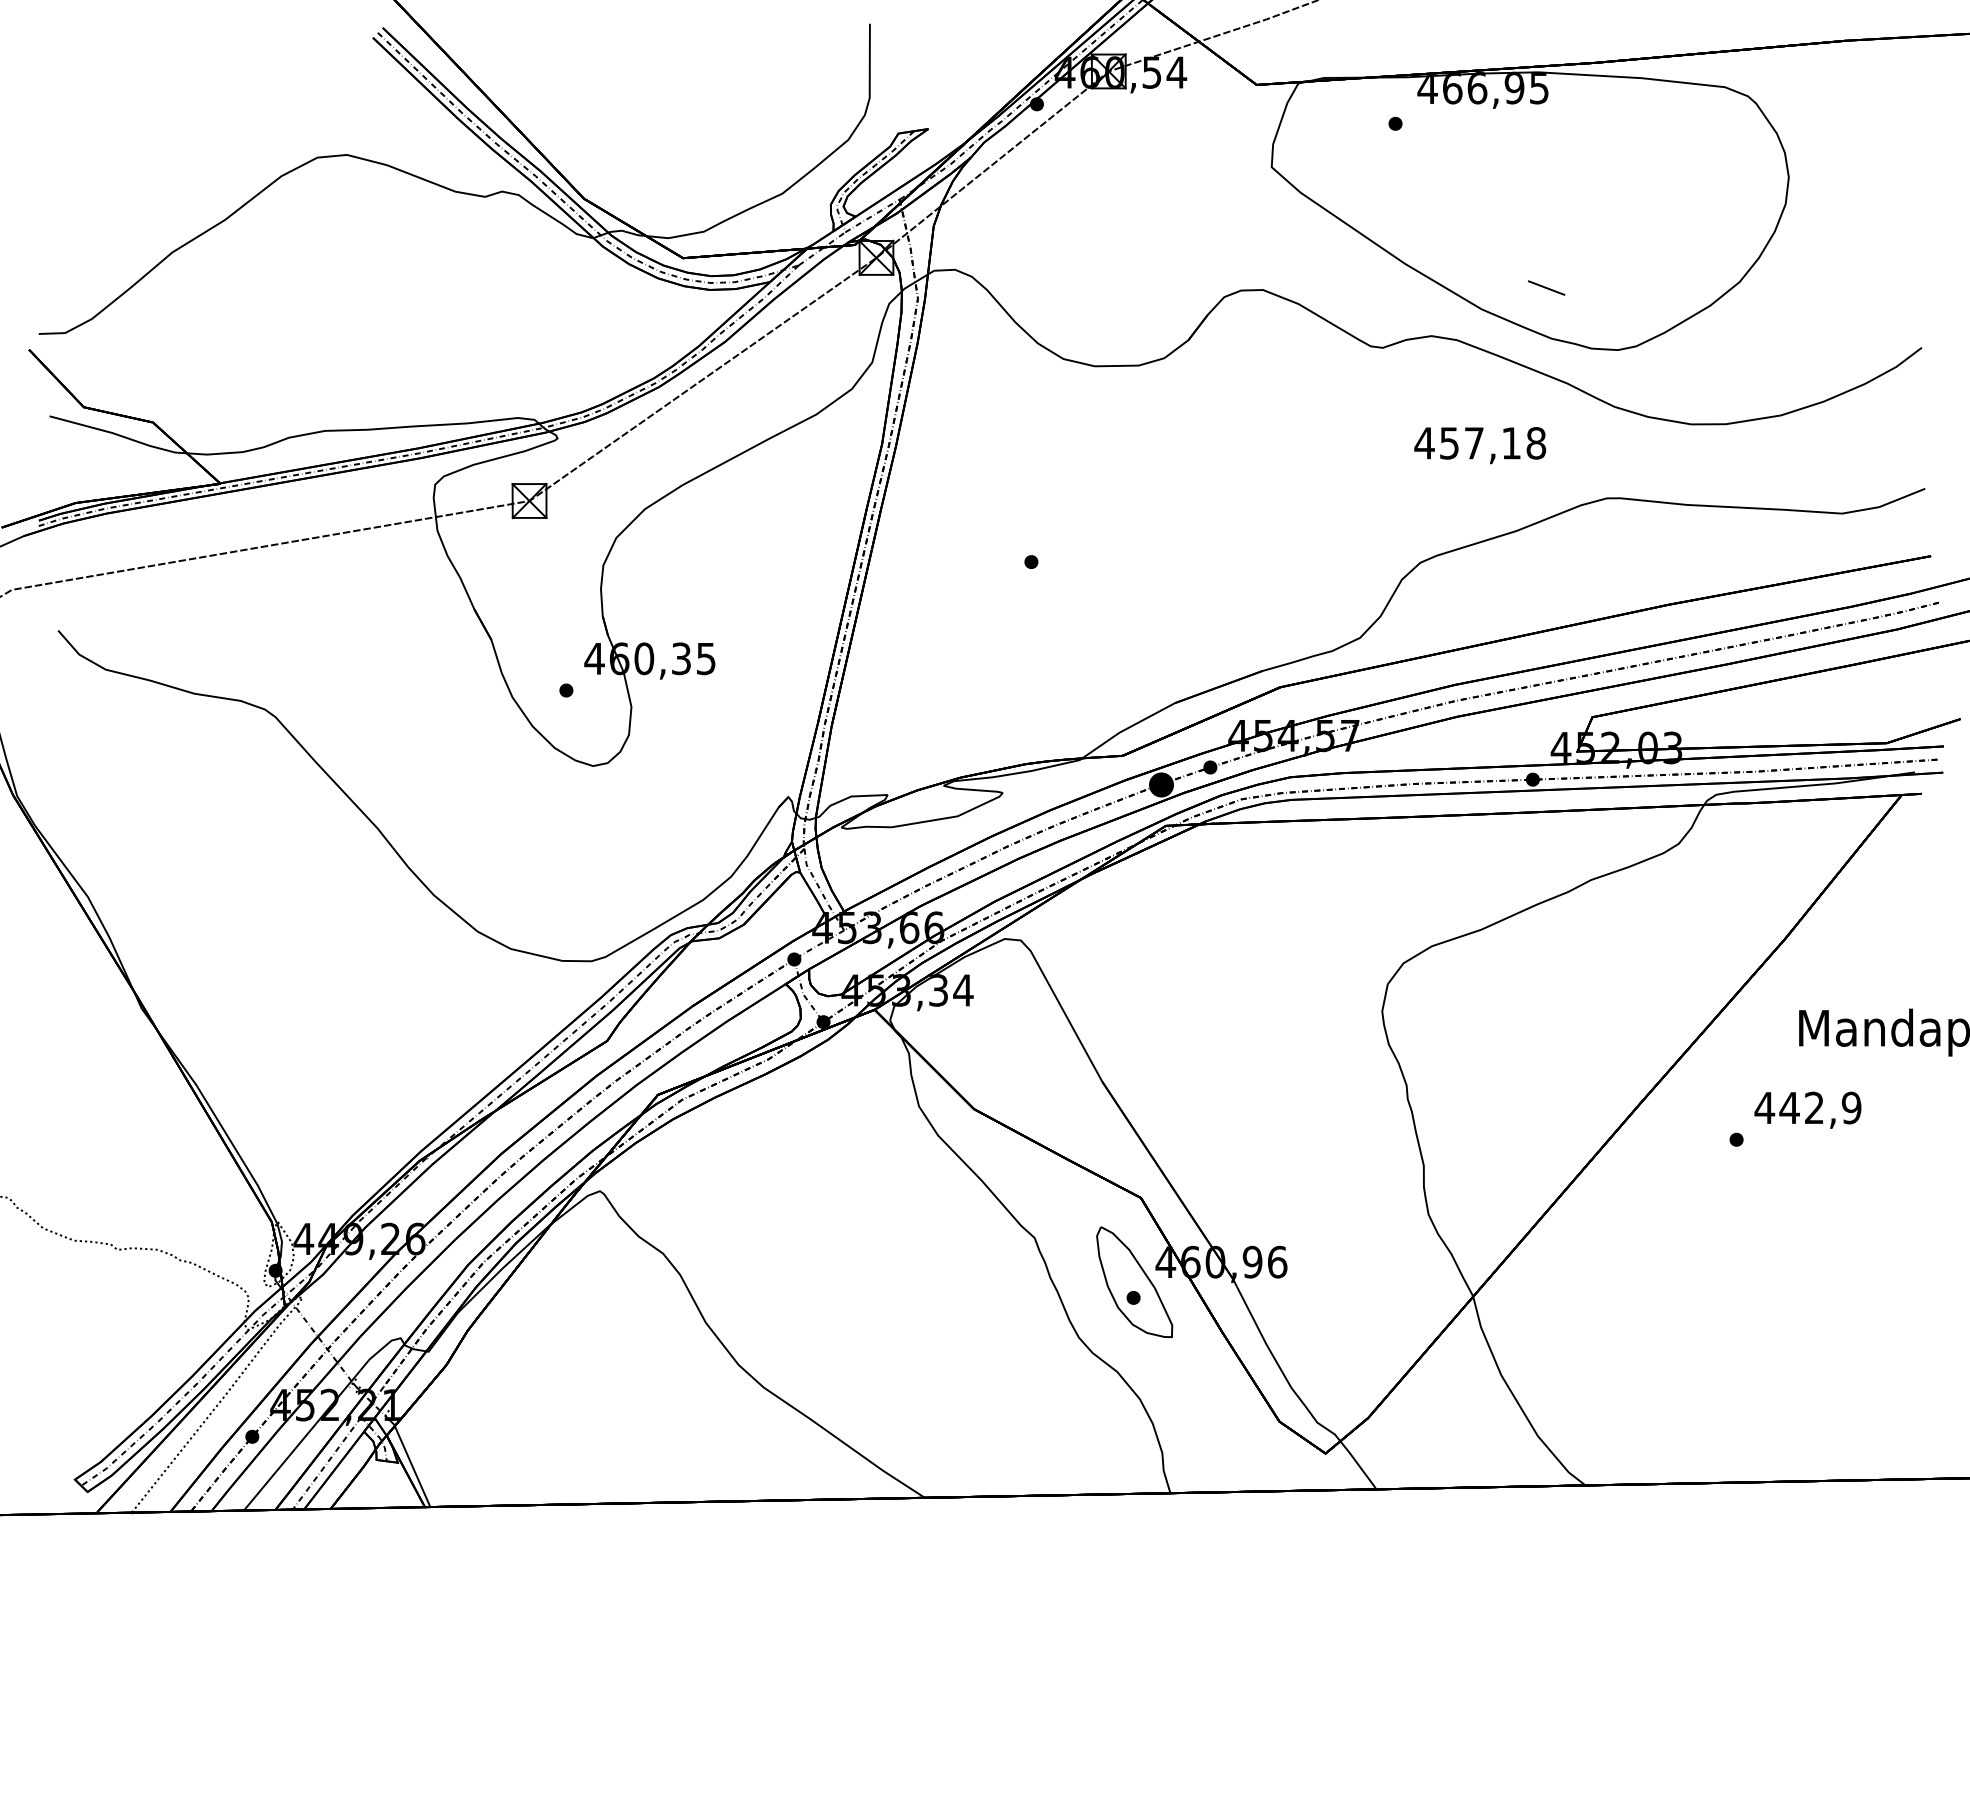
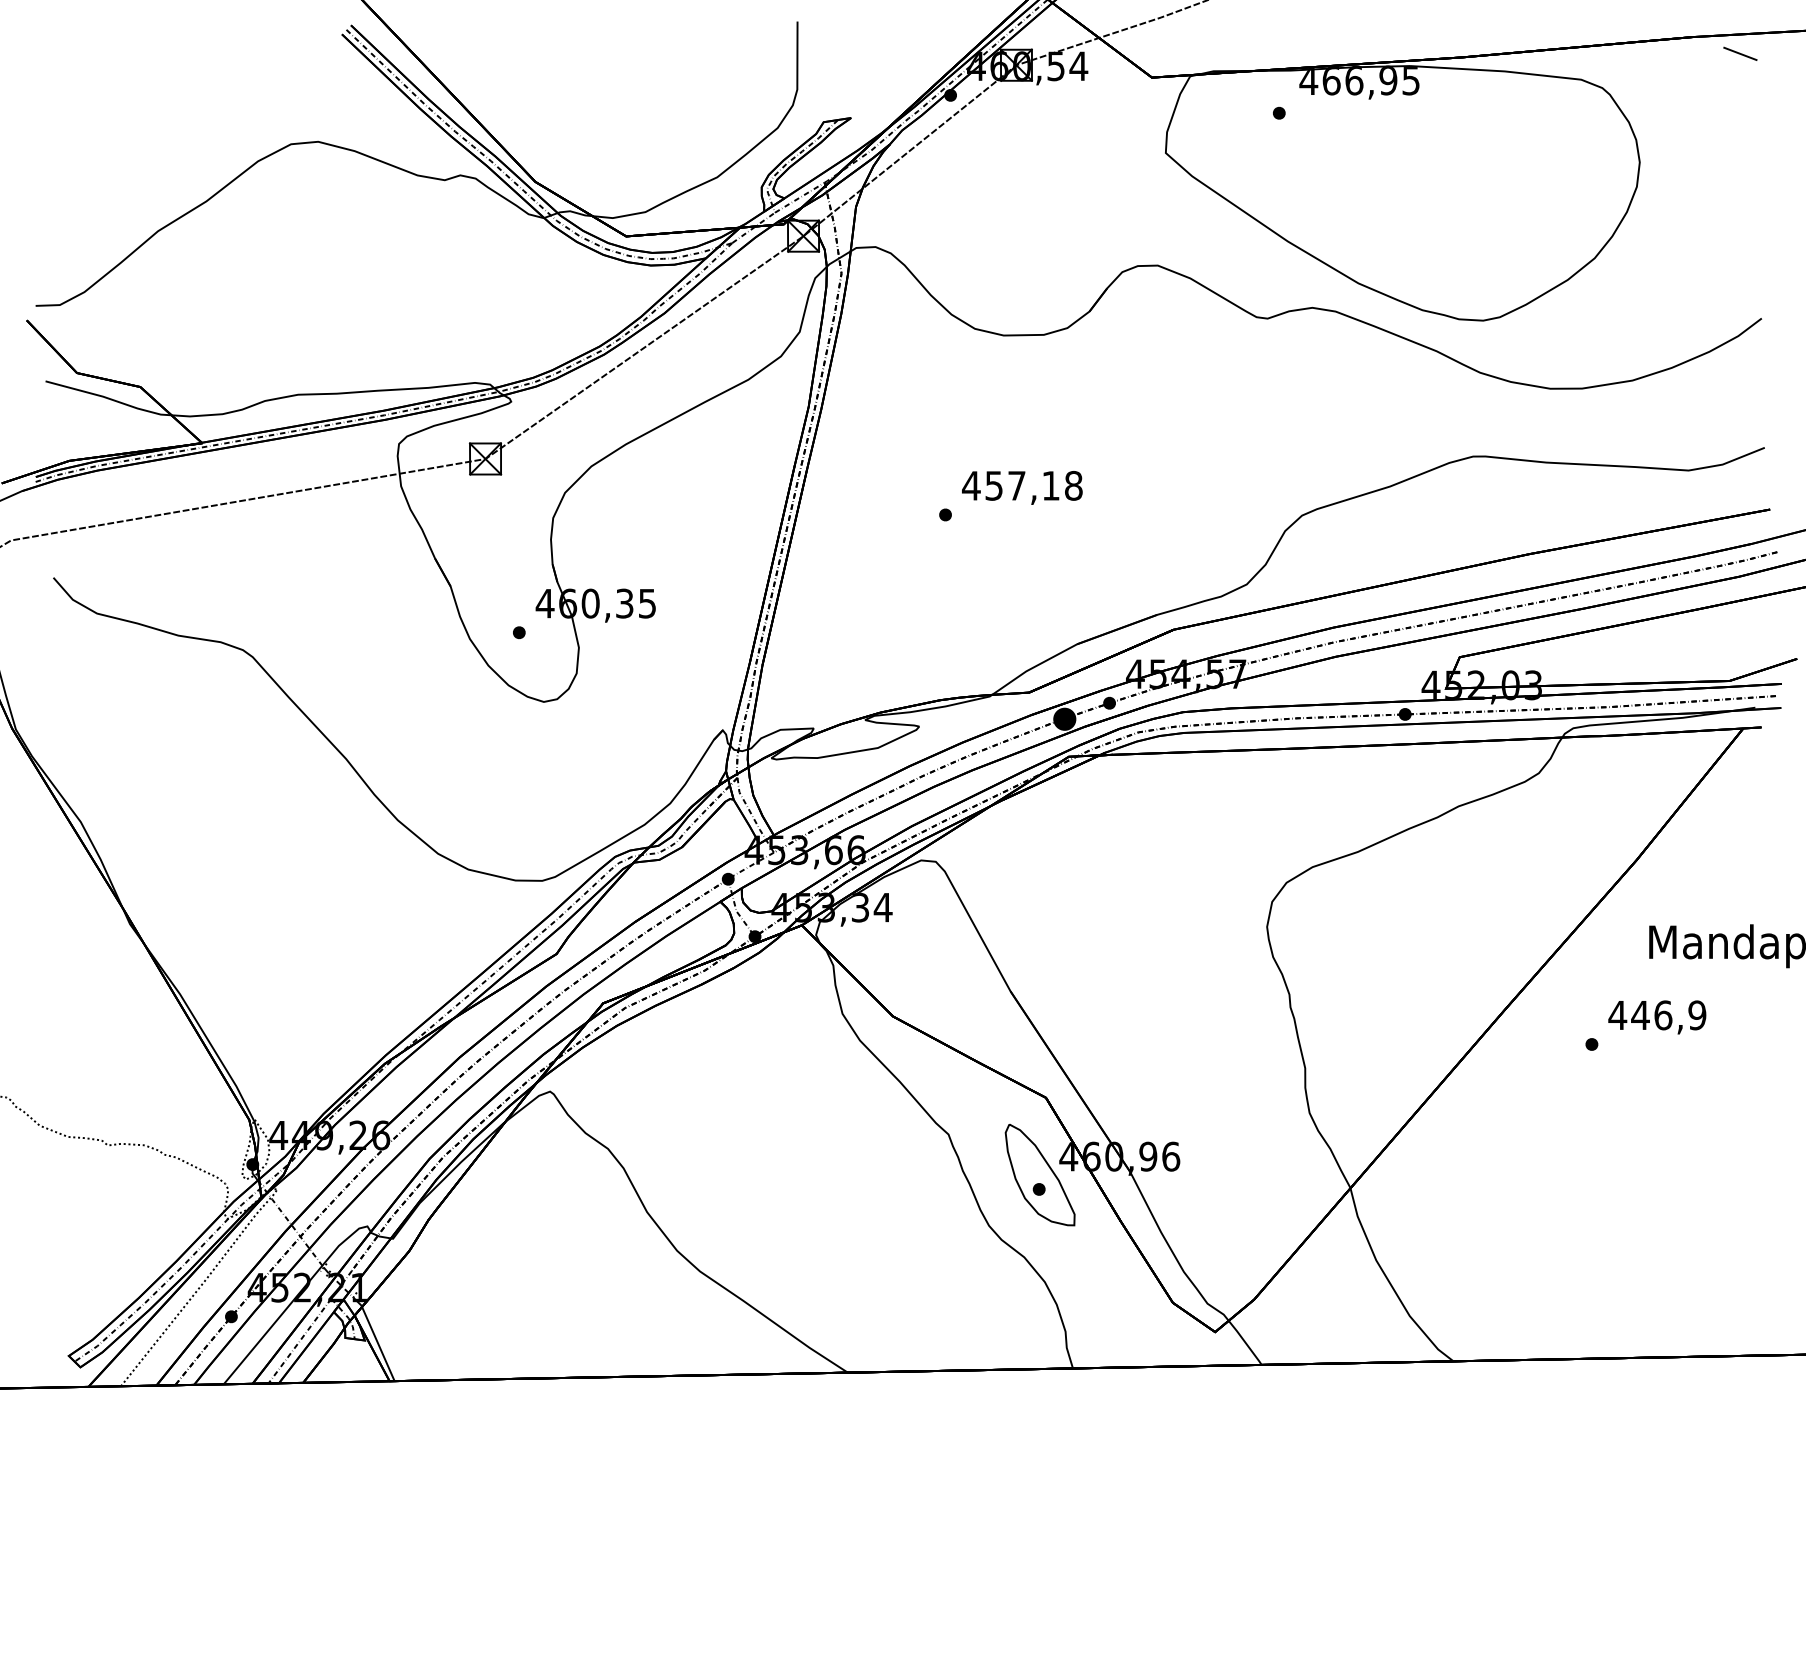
line: (1546, 287) -> (1740, 53), moved
text: (1480, 445) -> (1022, 487), moved
text: (1814, 1107) -> (1663, 1014), 442,9 -> 446,9

